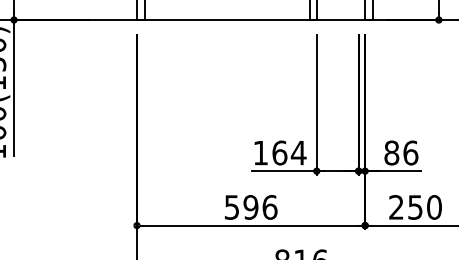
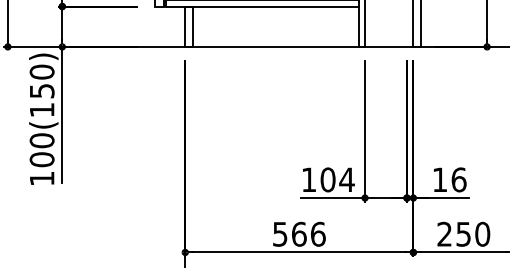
text: (279, 152) -> (327, 179), 164 -> 104
text: (391, 152) -> (439, 179), 86 -> 16
text: (250, 206) -> (298, 233), 596 -> 566

